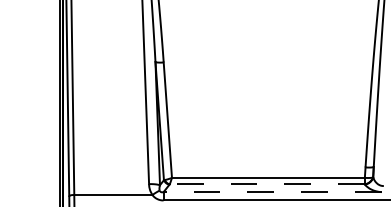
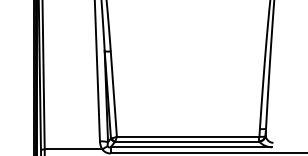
line: (266, 184) -> (186, 141), dashed -> solid
line: (272, 192) -> (191, 147), dashed -> solid

